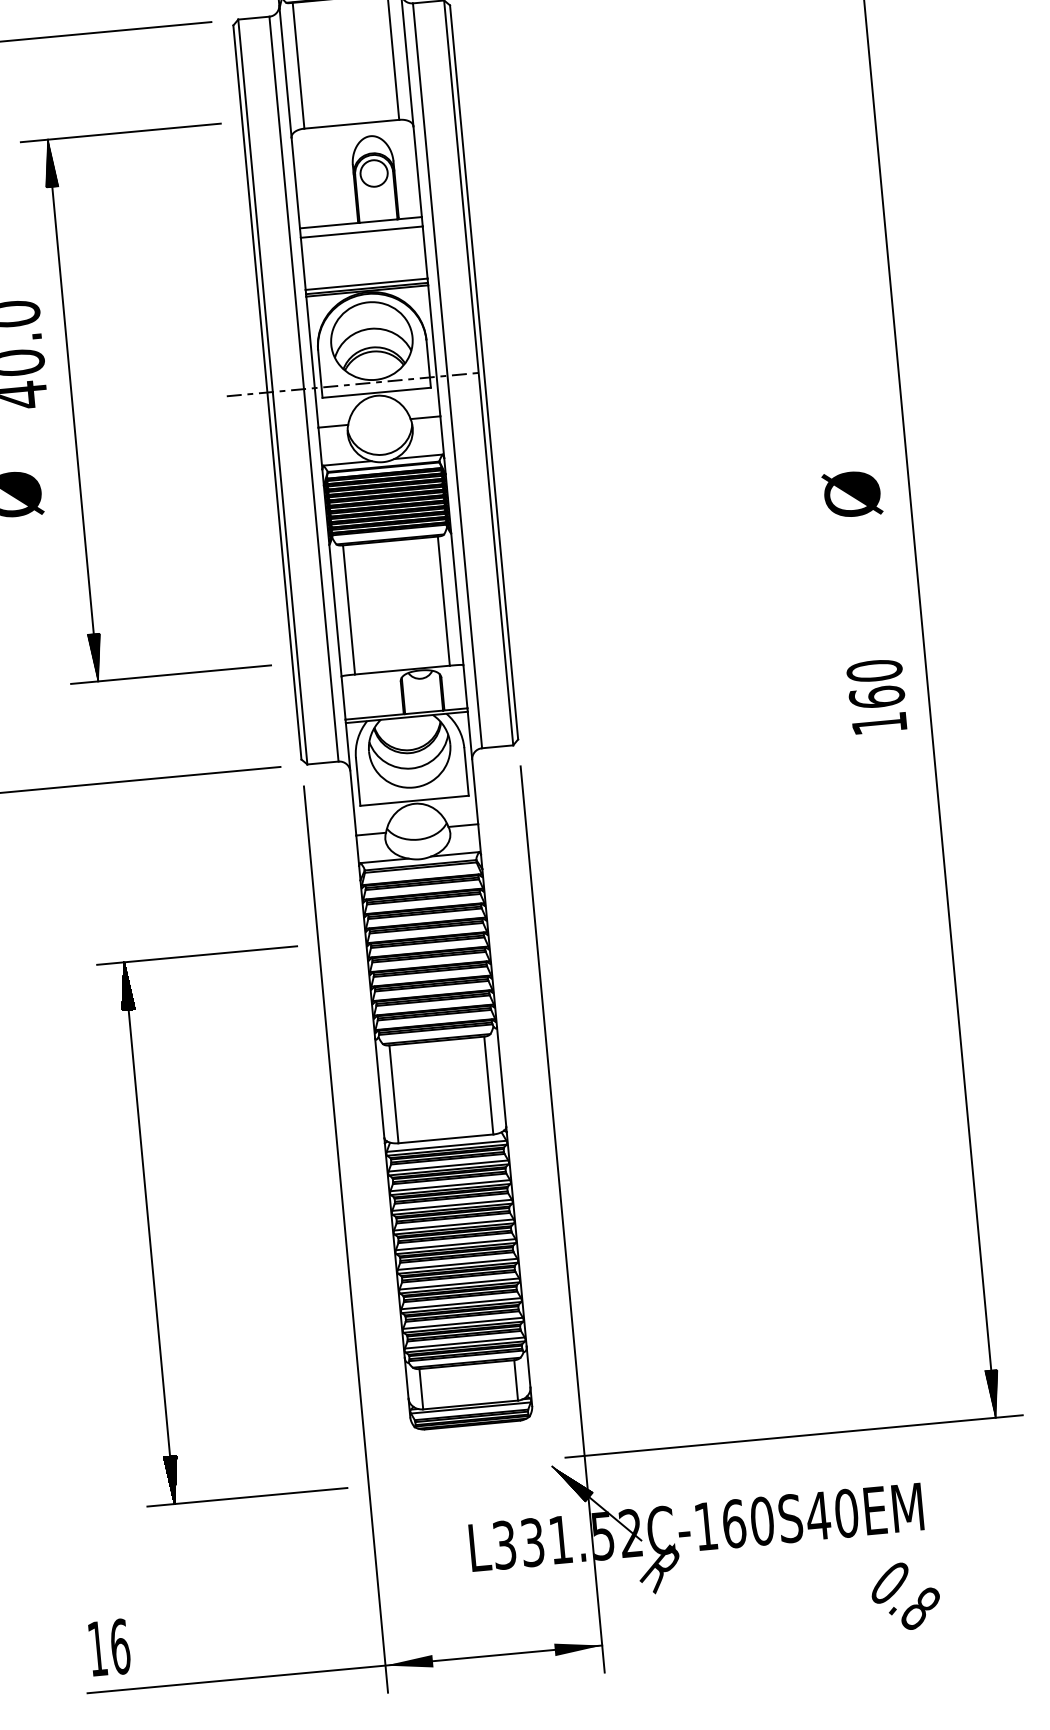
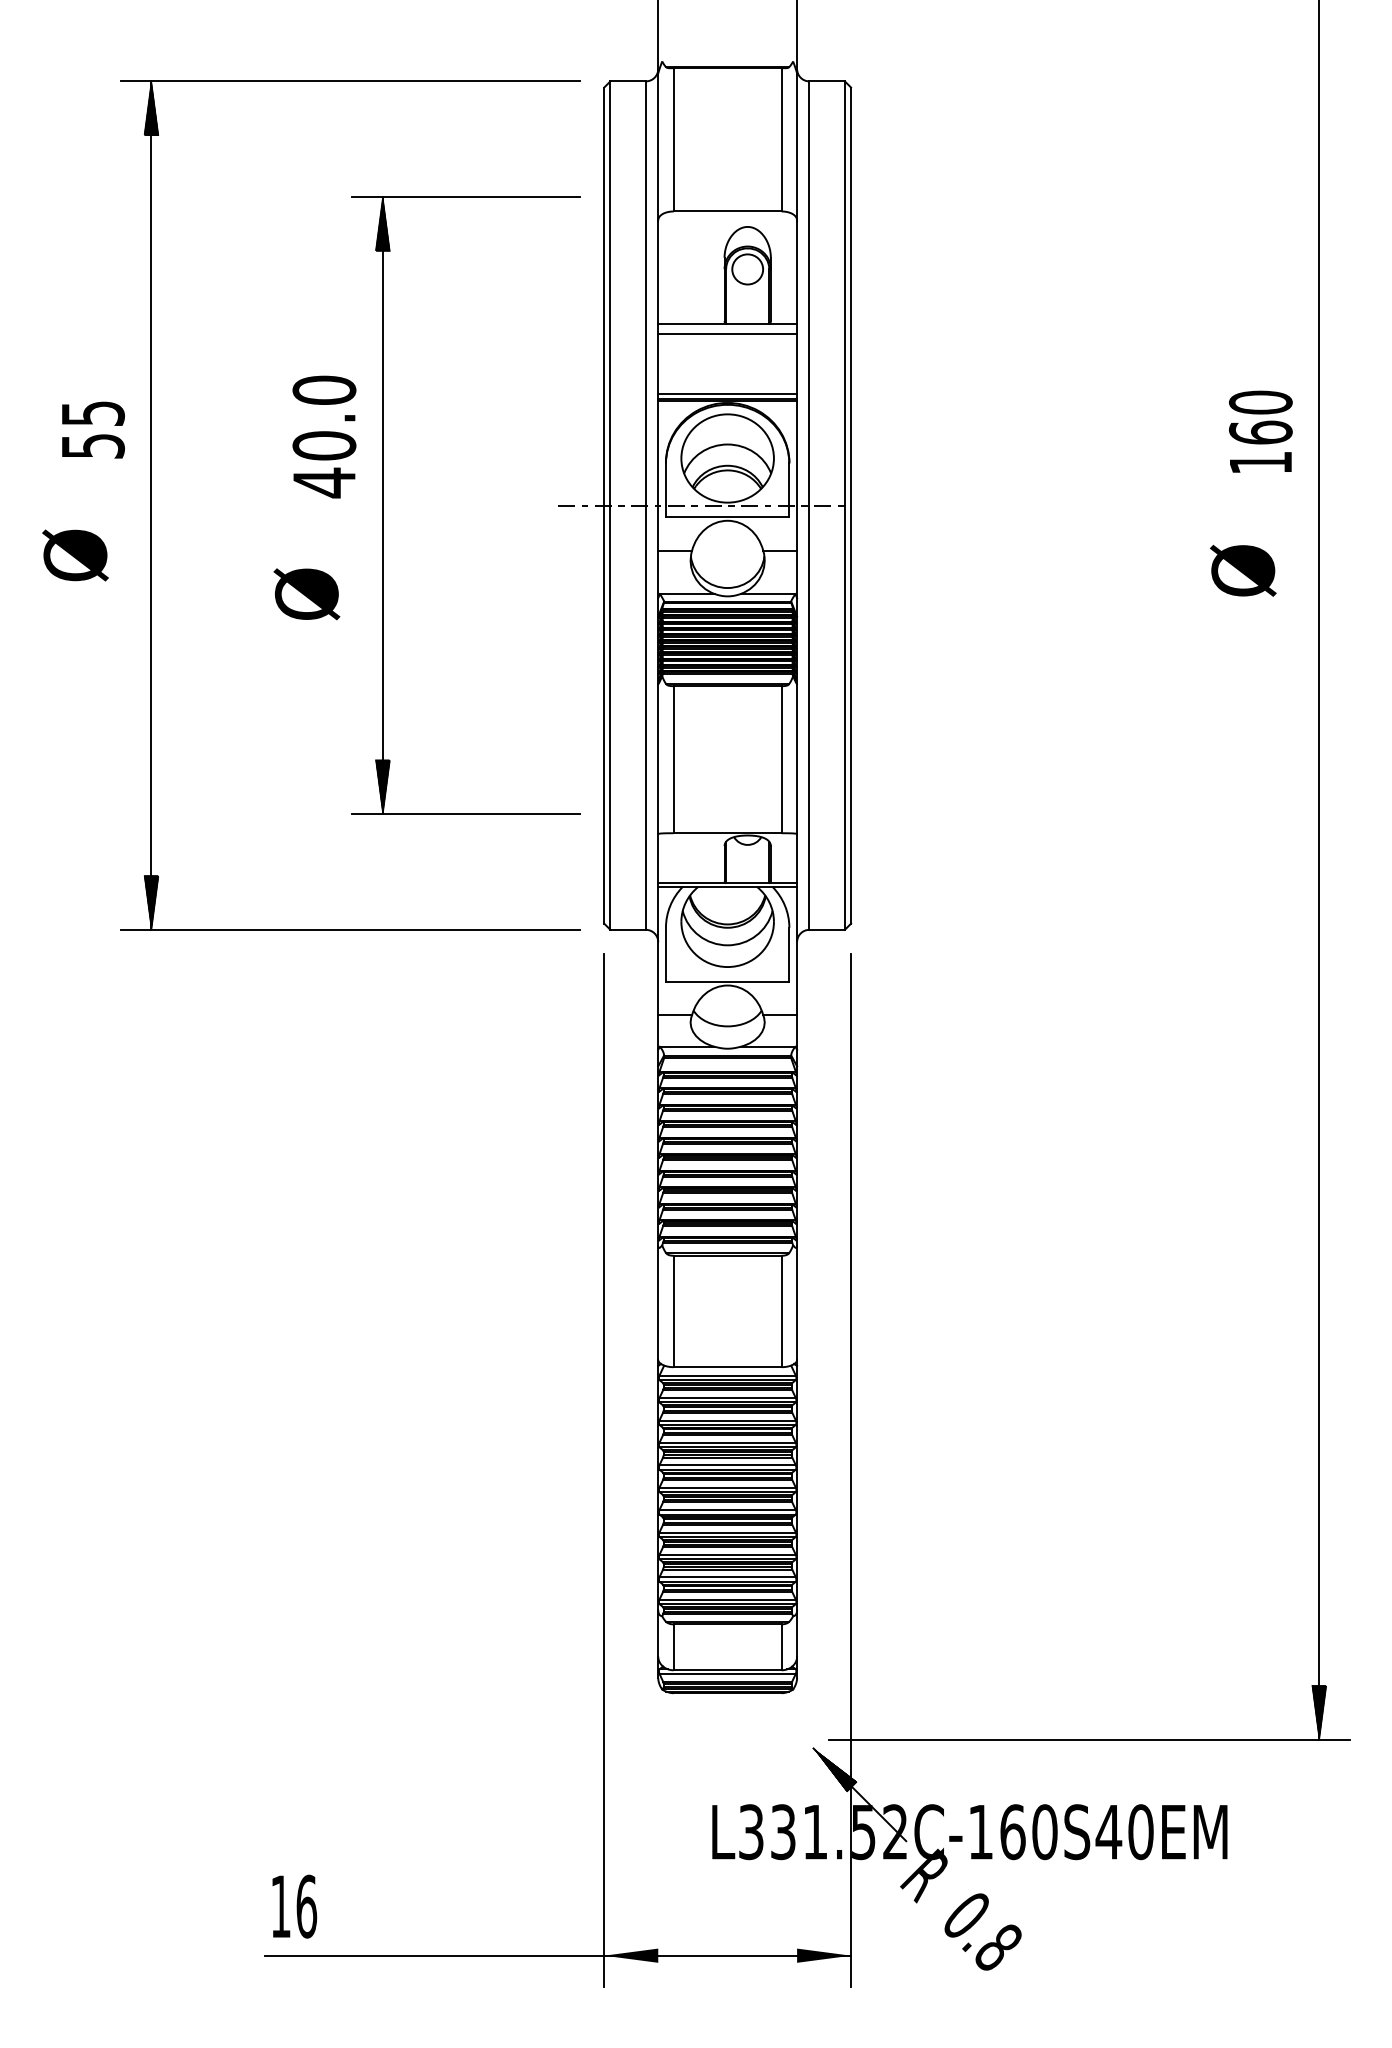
text: (852, 493) -> (1243, 570), moved
text: (876, 696) -> (1260, 431), moved
part: (149, 1233) -> (383, 1442), removed
text: (905, 1595) -> (982, 1931), moved

